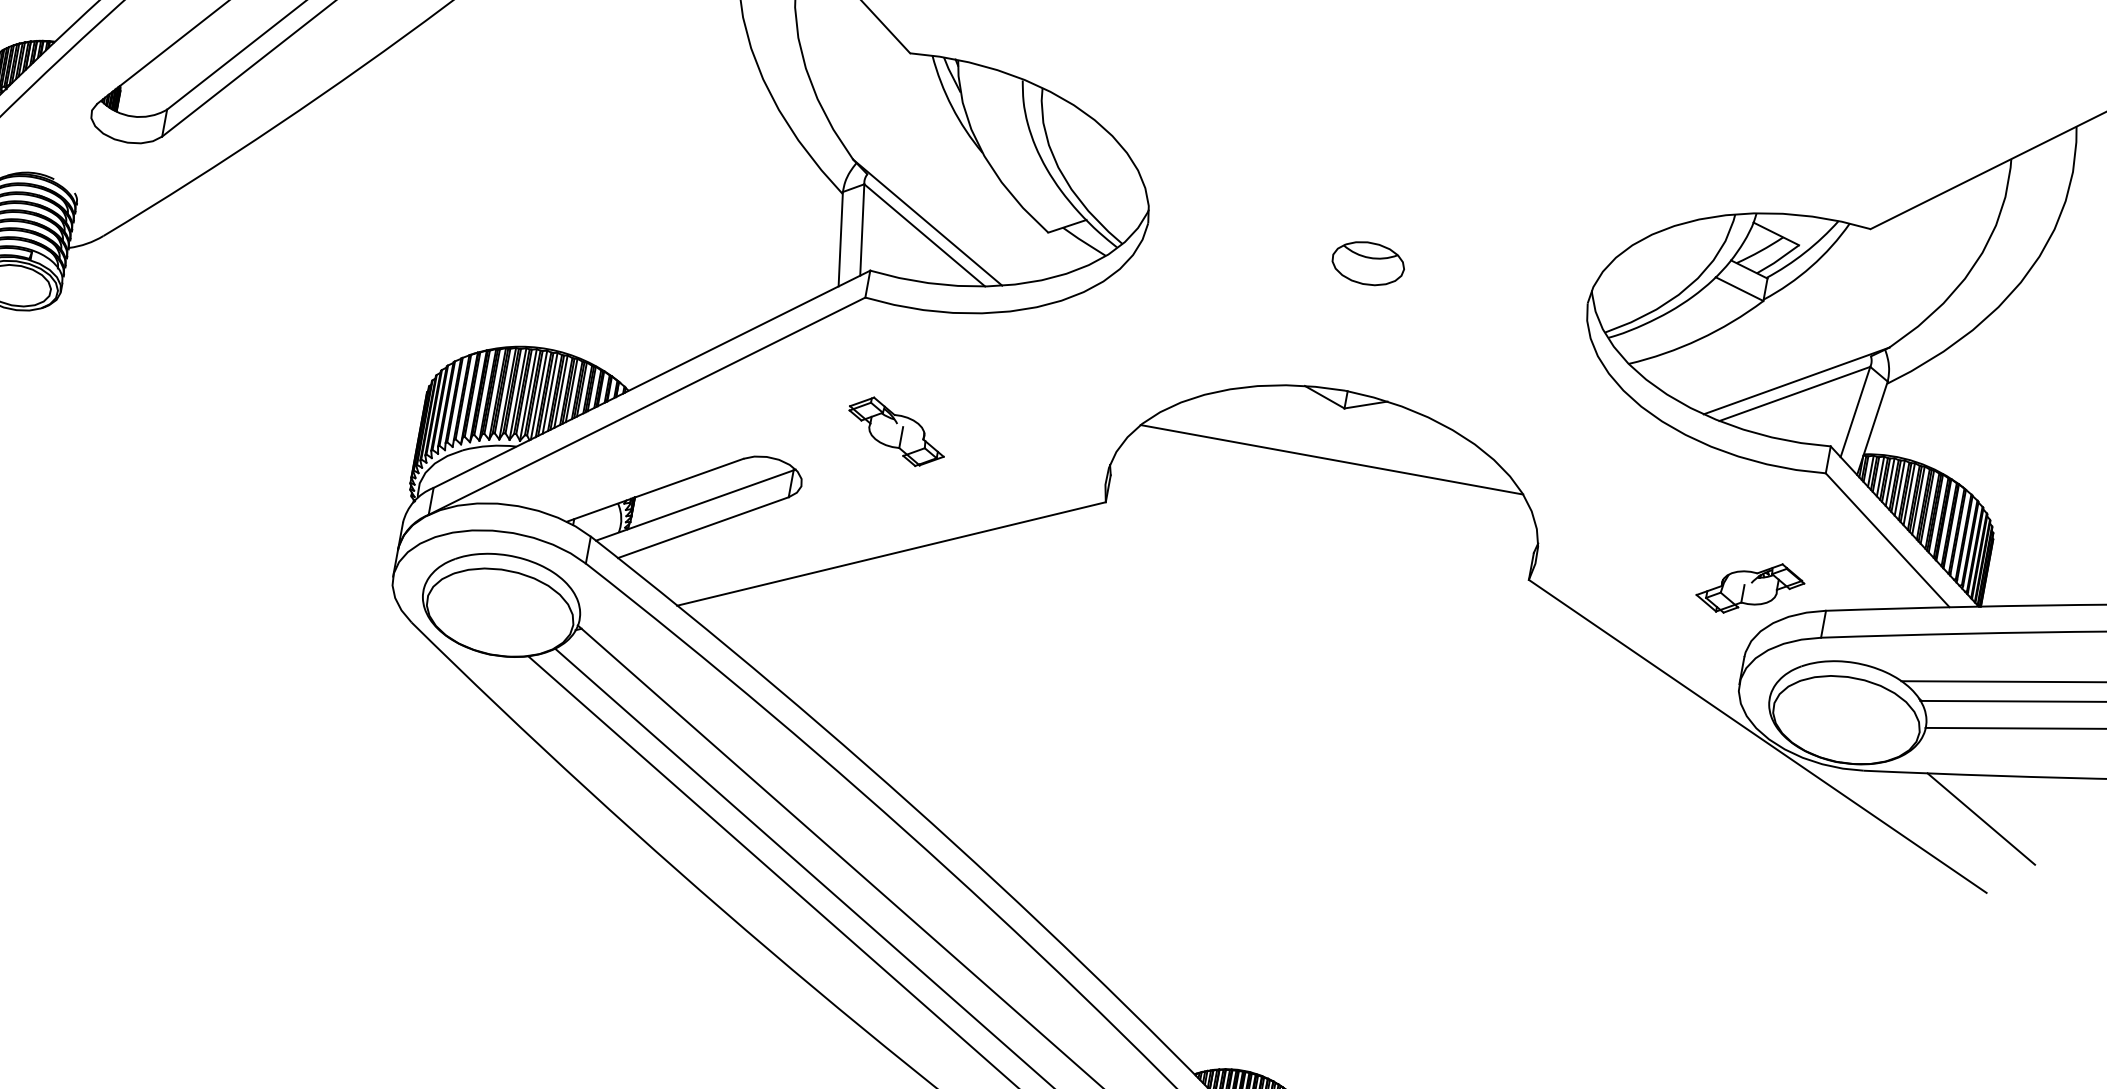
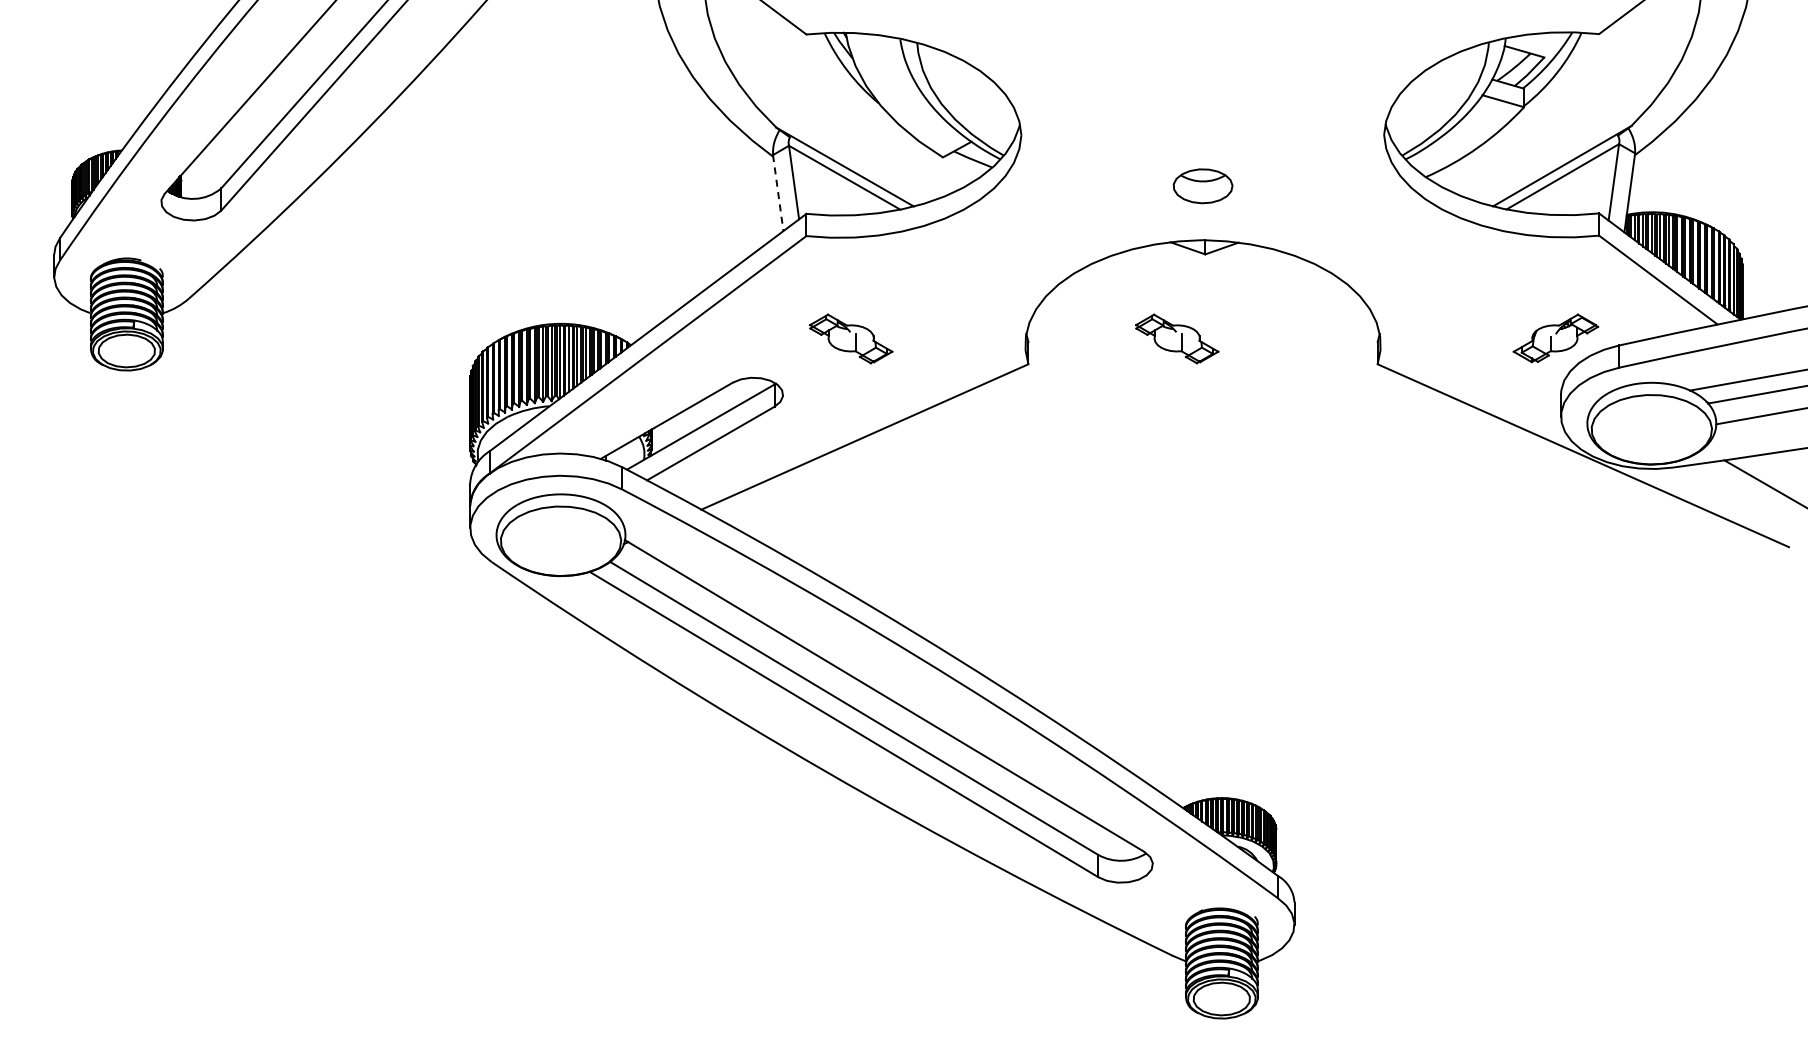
line: (841, 239) -> (778, 193), solid -> dashed
part: (1367, 263) -> (1202, 186), moved
line: (1331, 458) -> (1202, 296), removed
part: (1292, 504) -> (1177, 338), added

